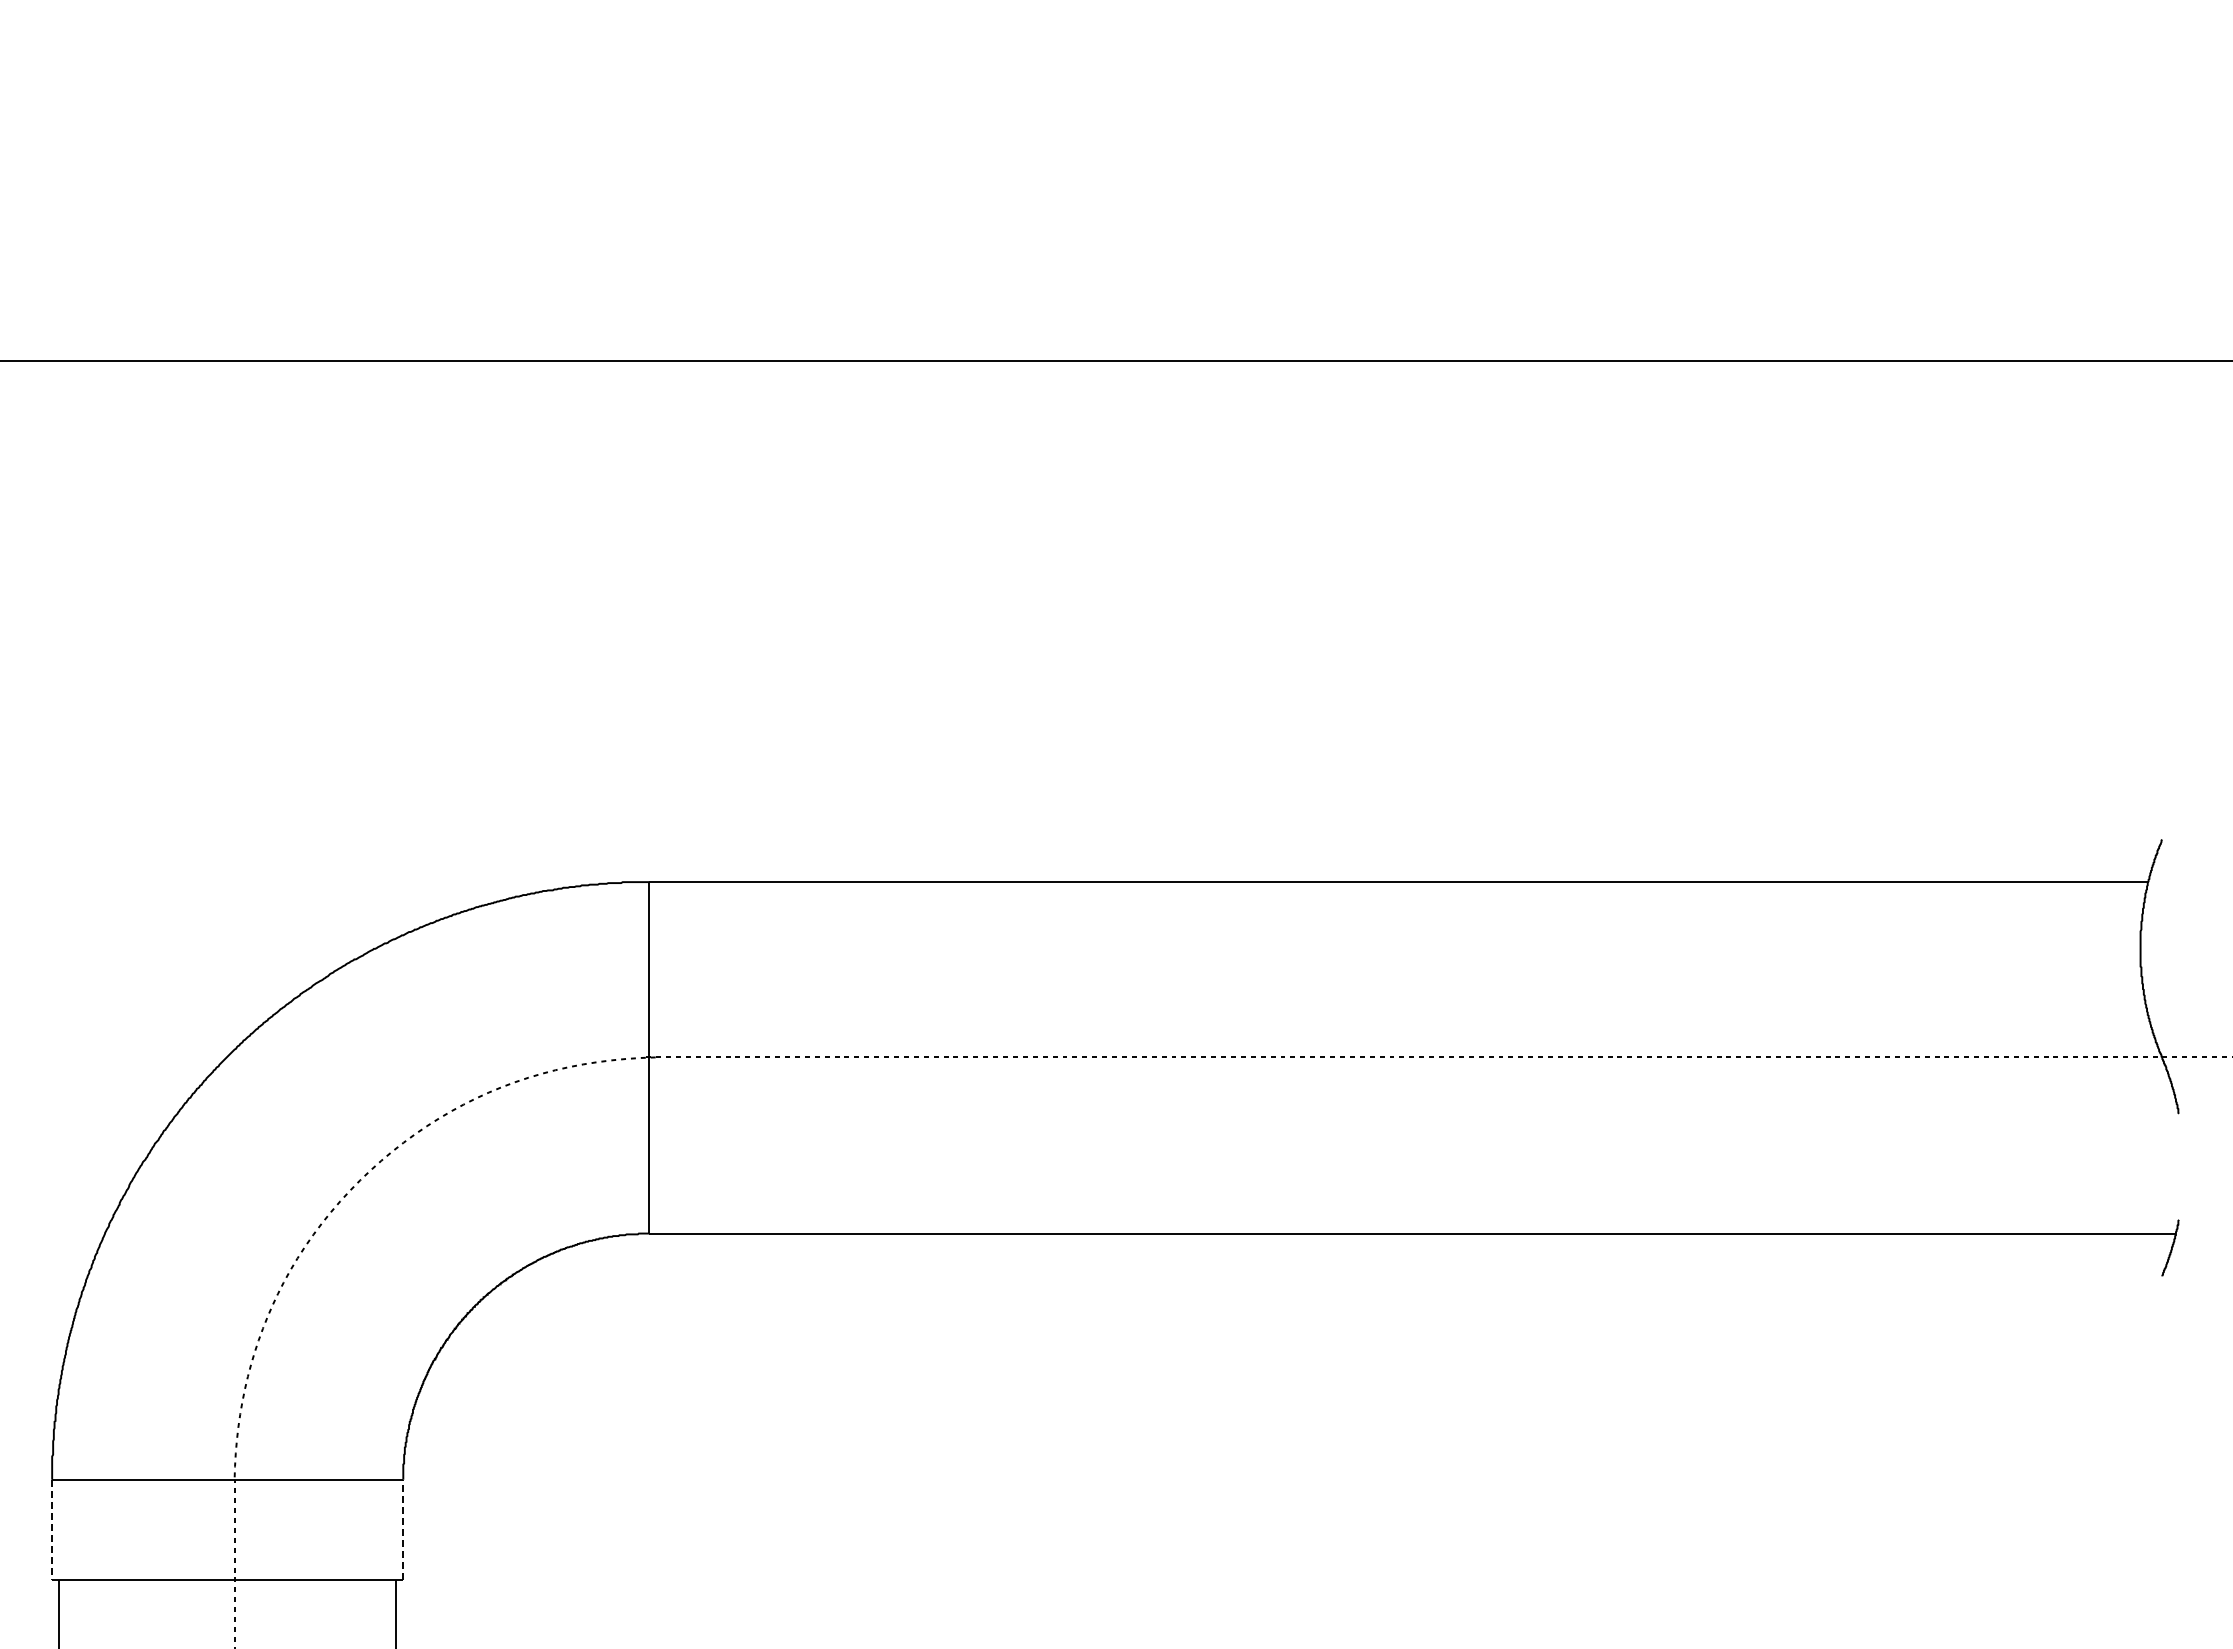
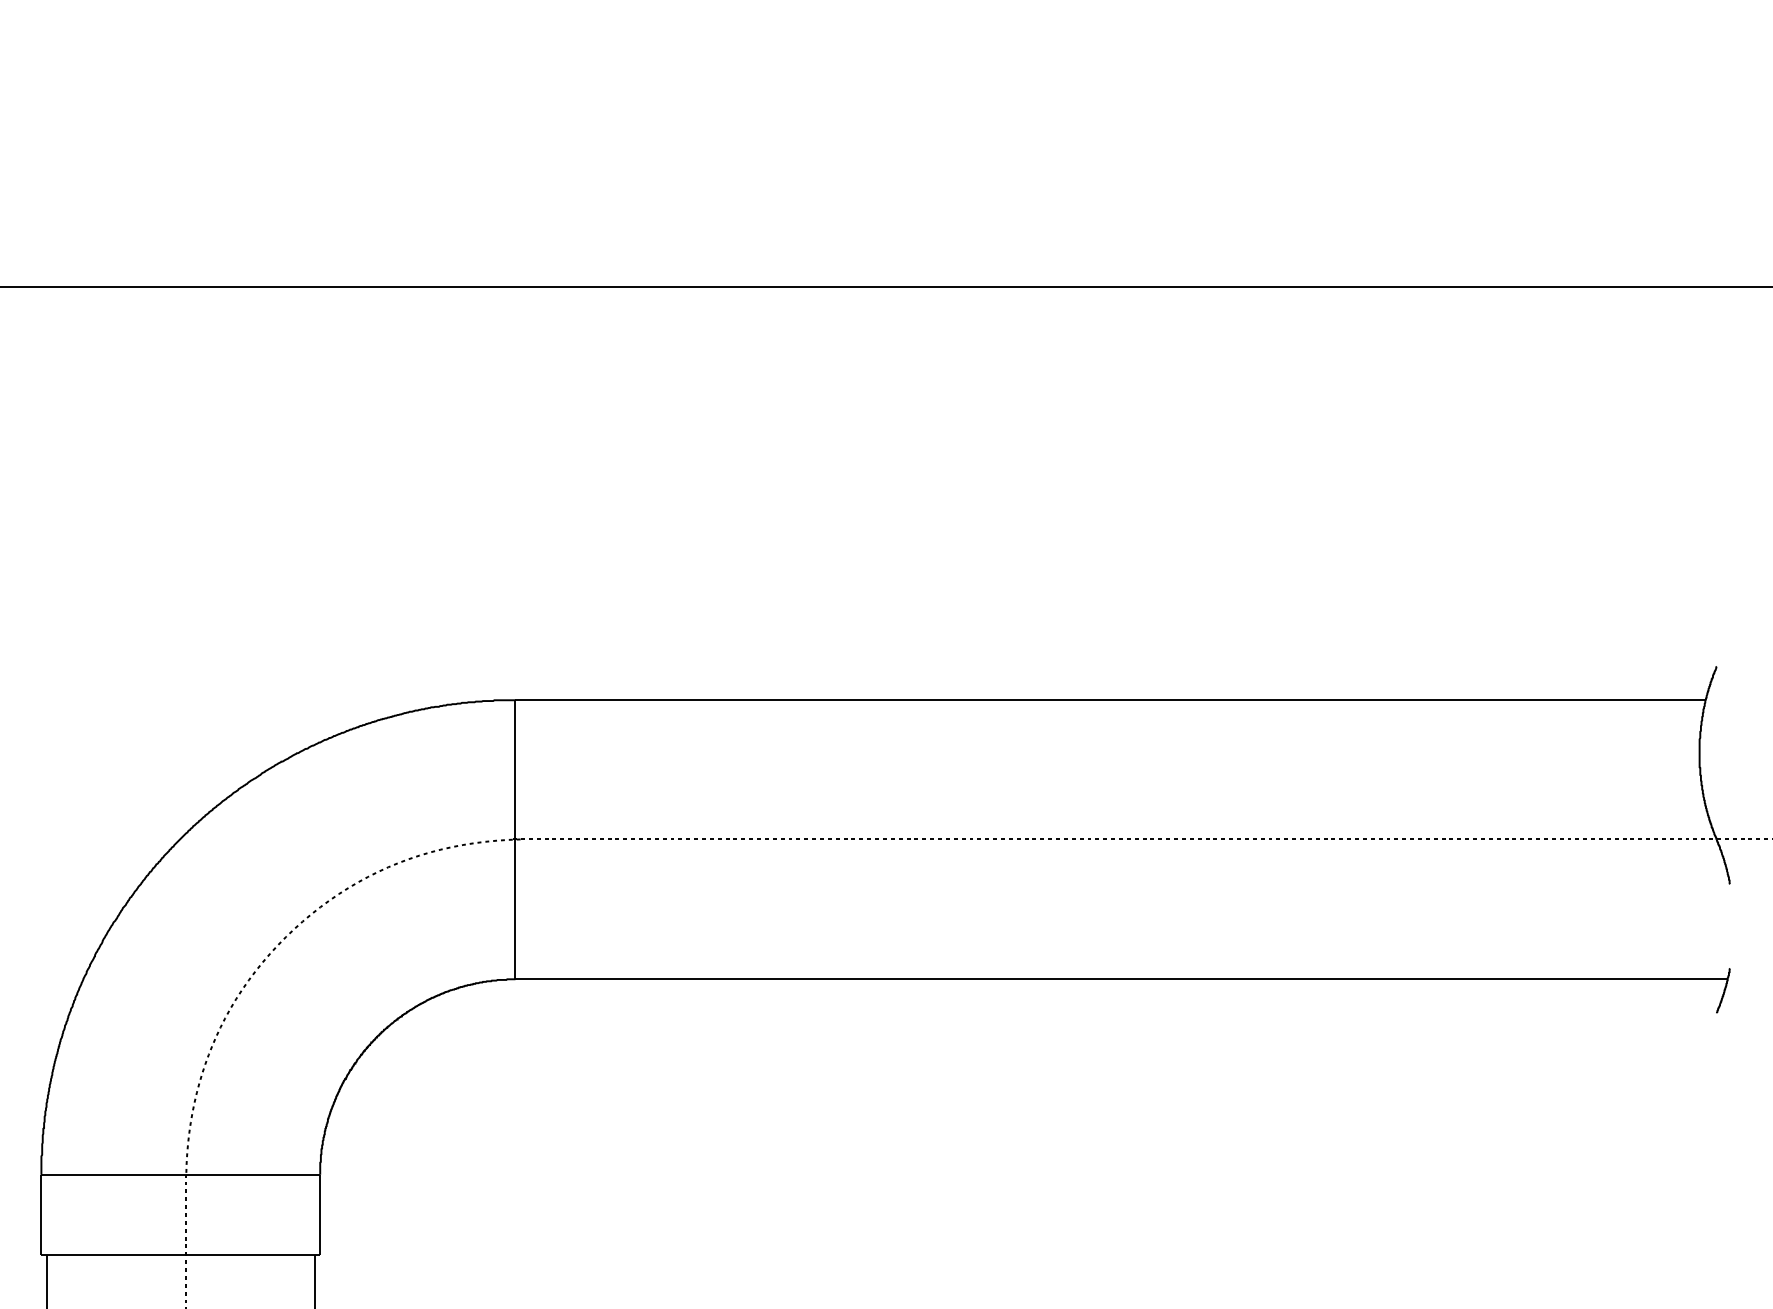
line: (403, 1529) -> (320, 1214), dashed -> solid
line: (52, 1530) -> (41, 1215), dashed -> solid

